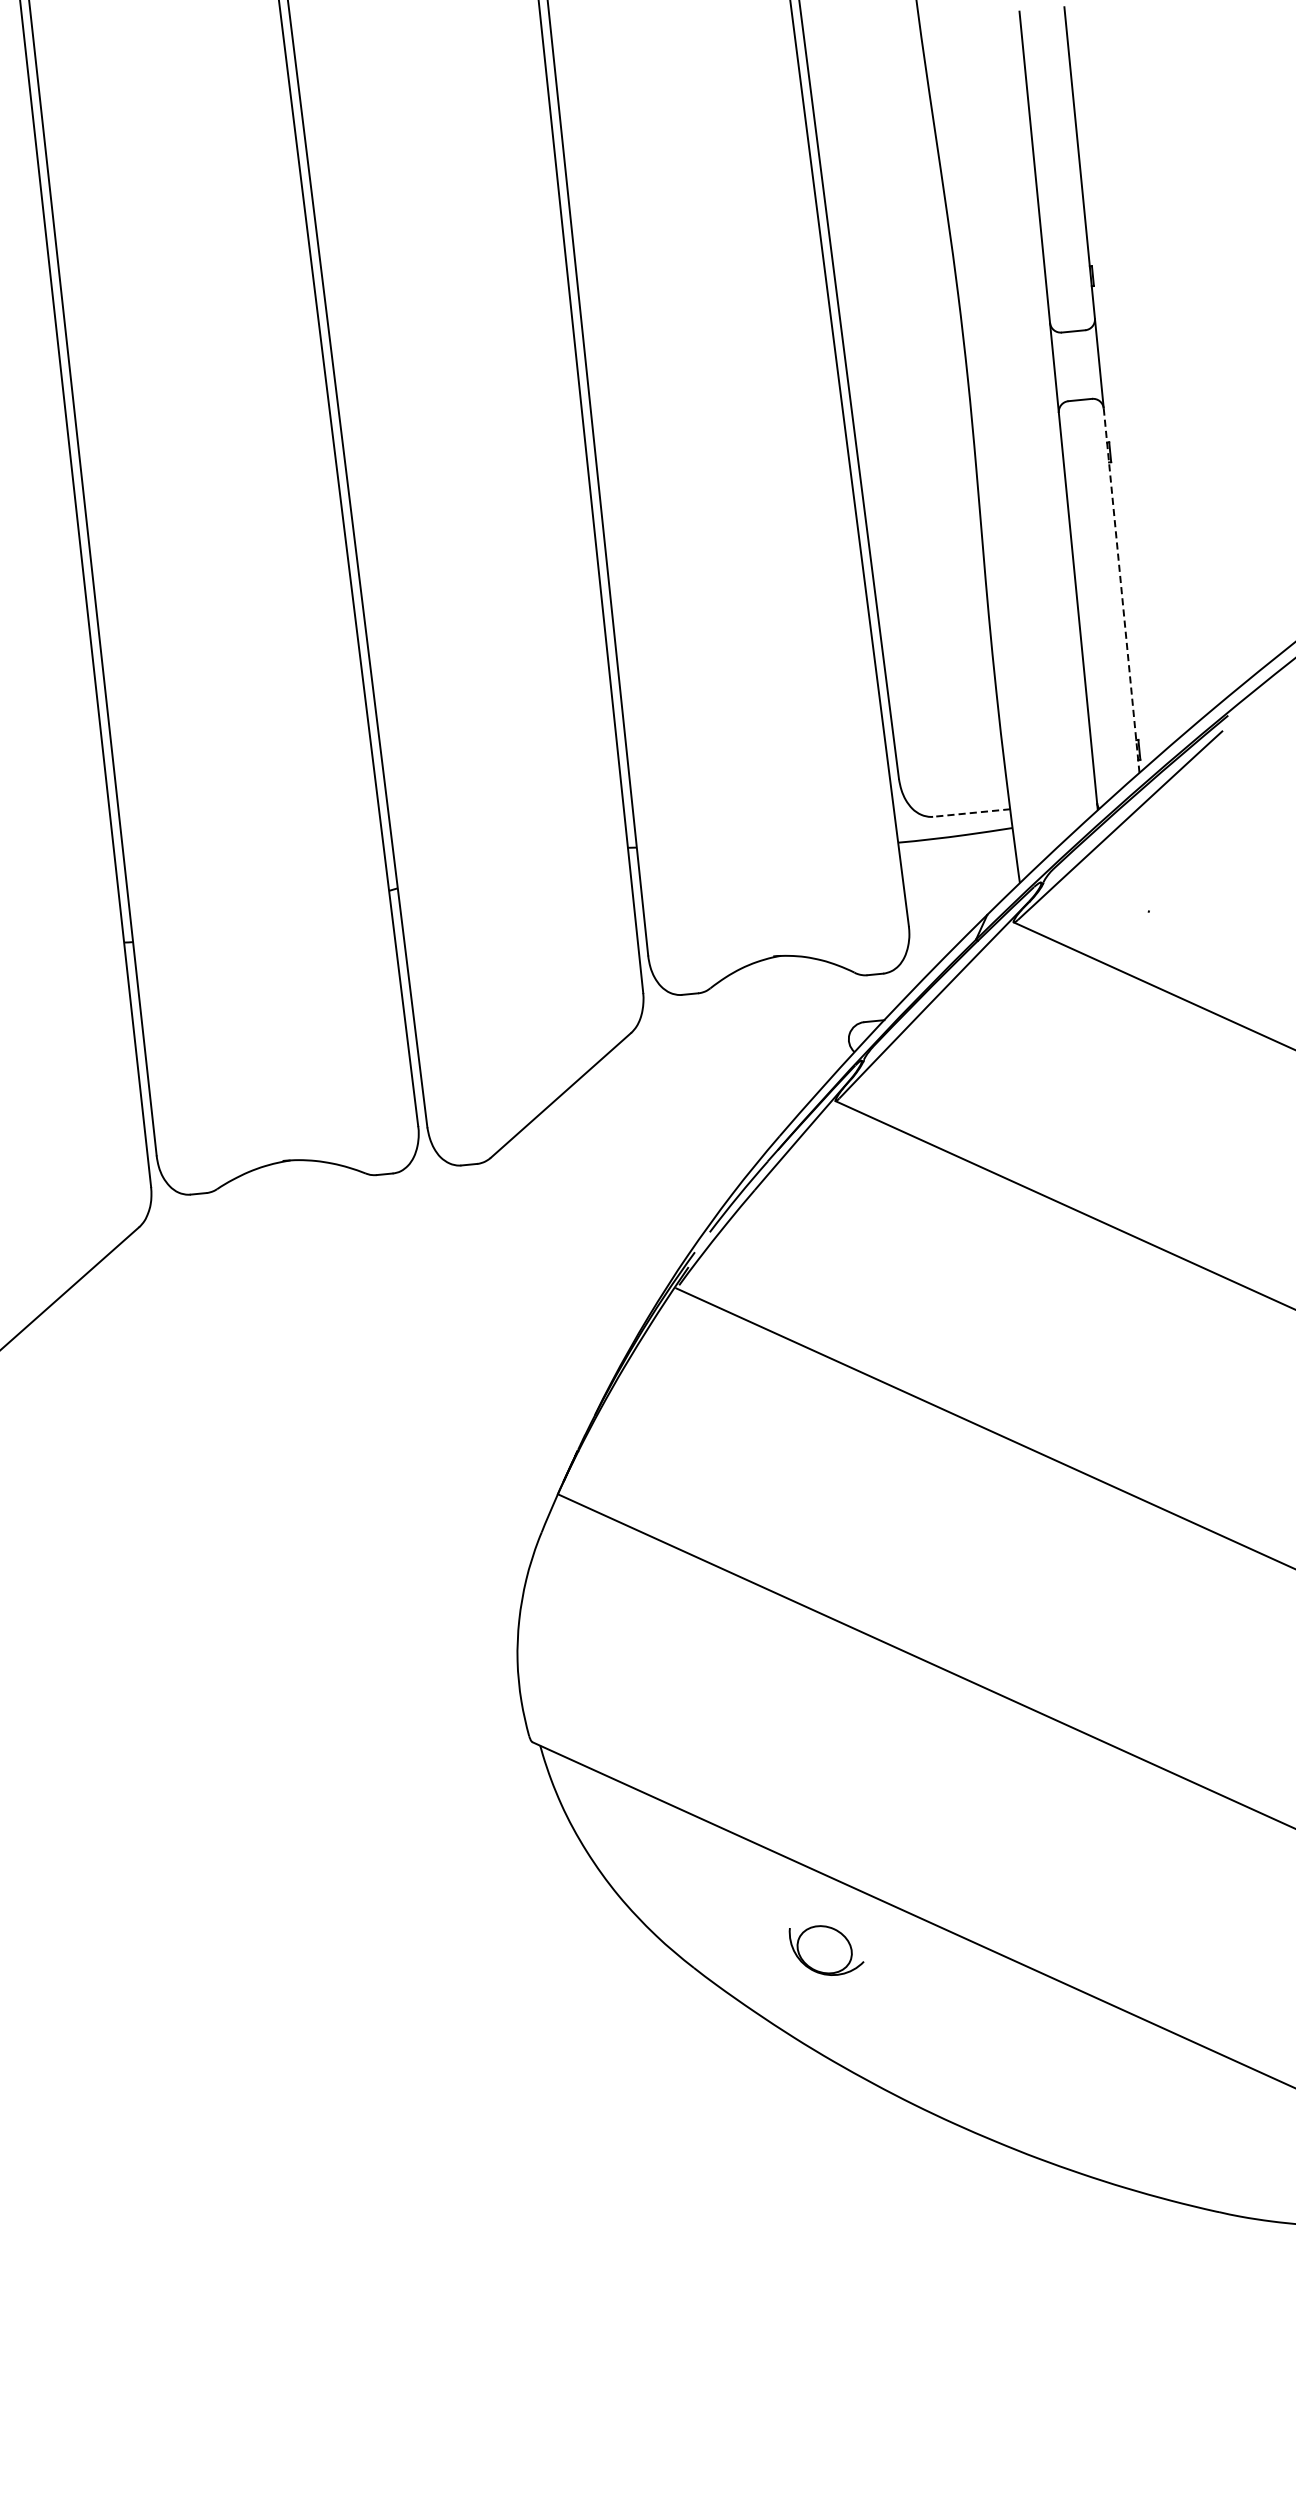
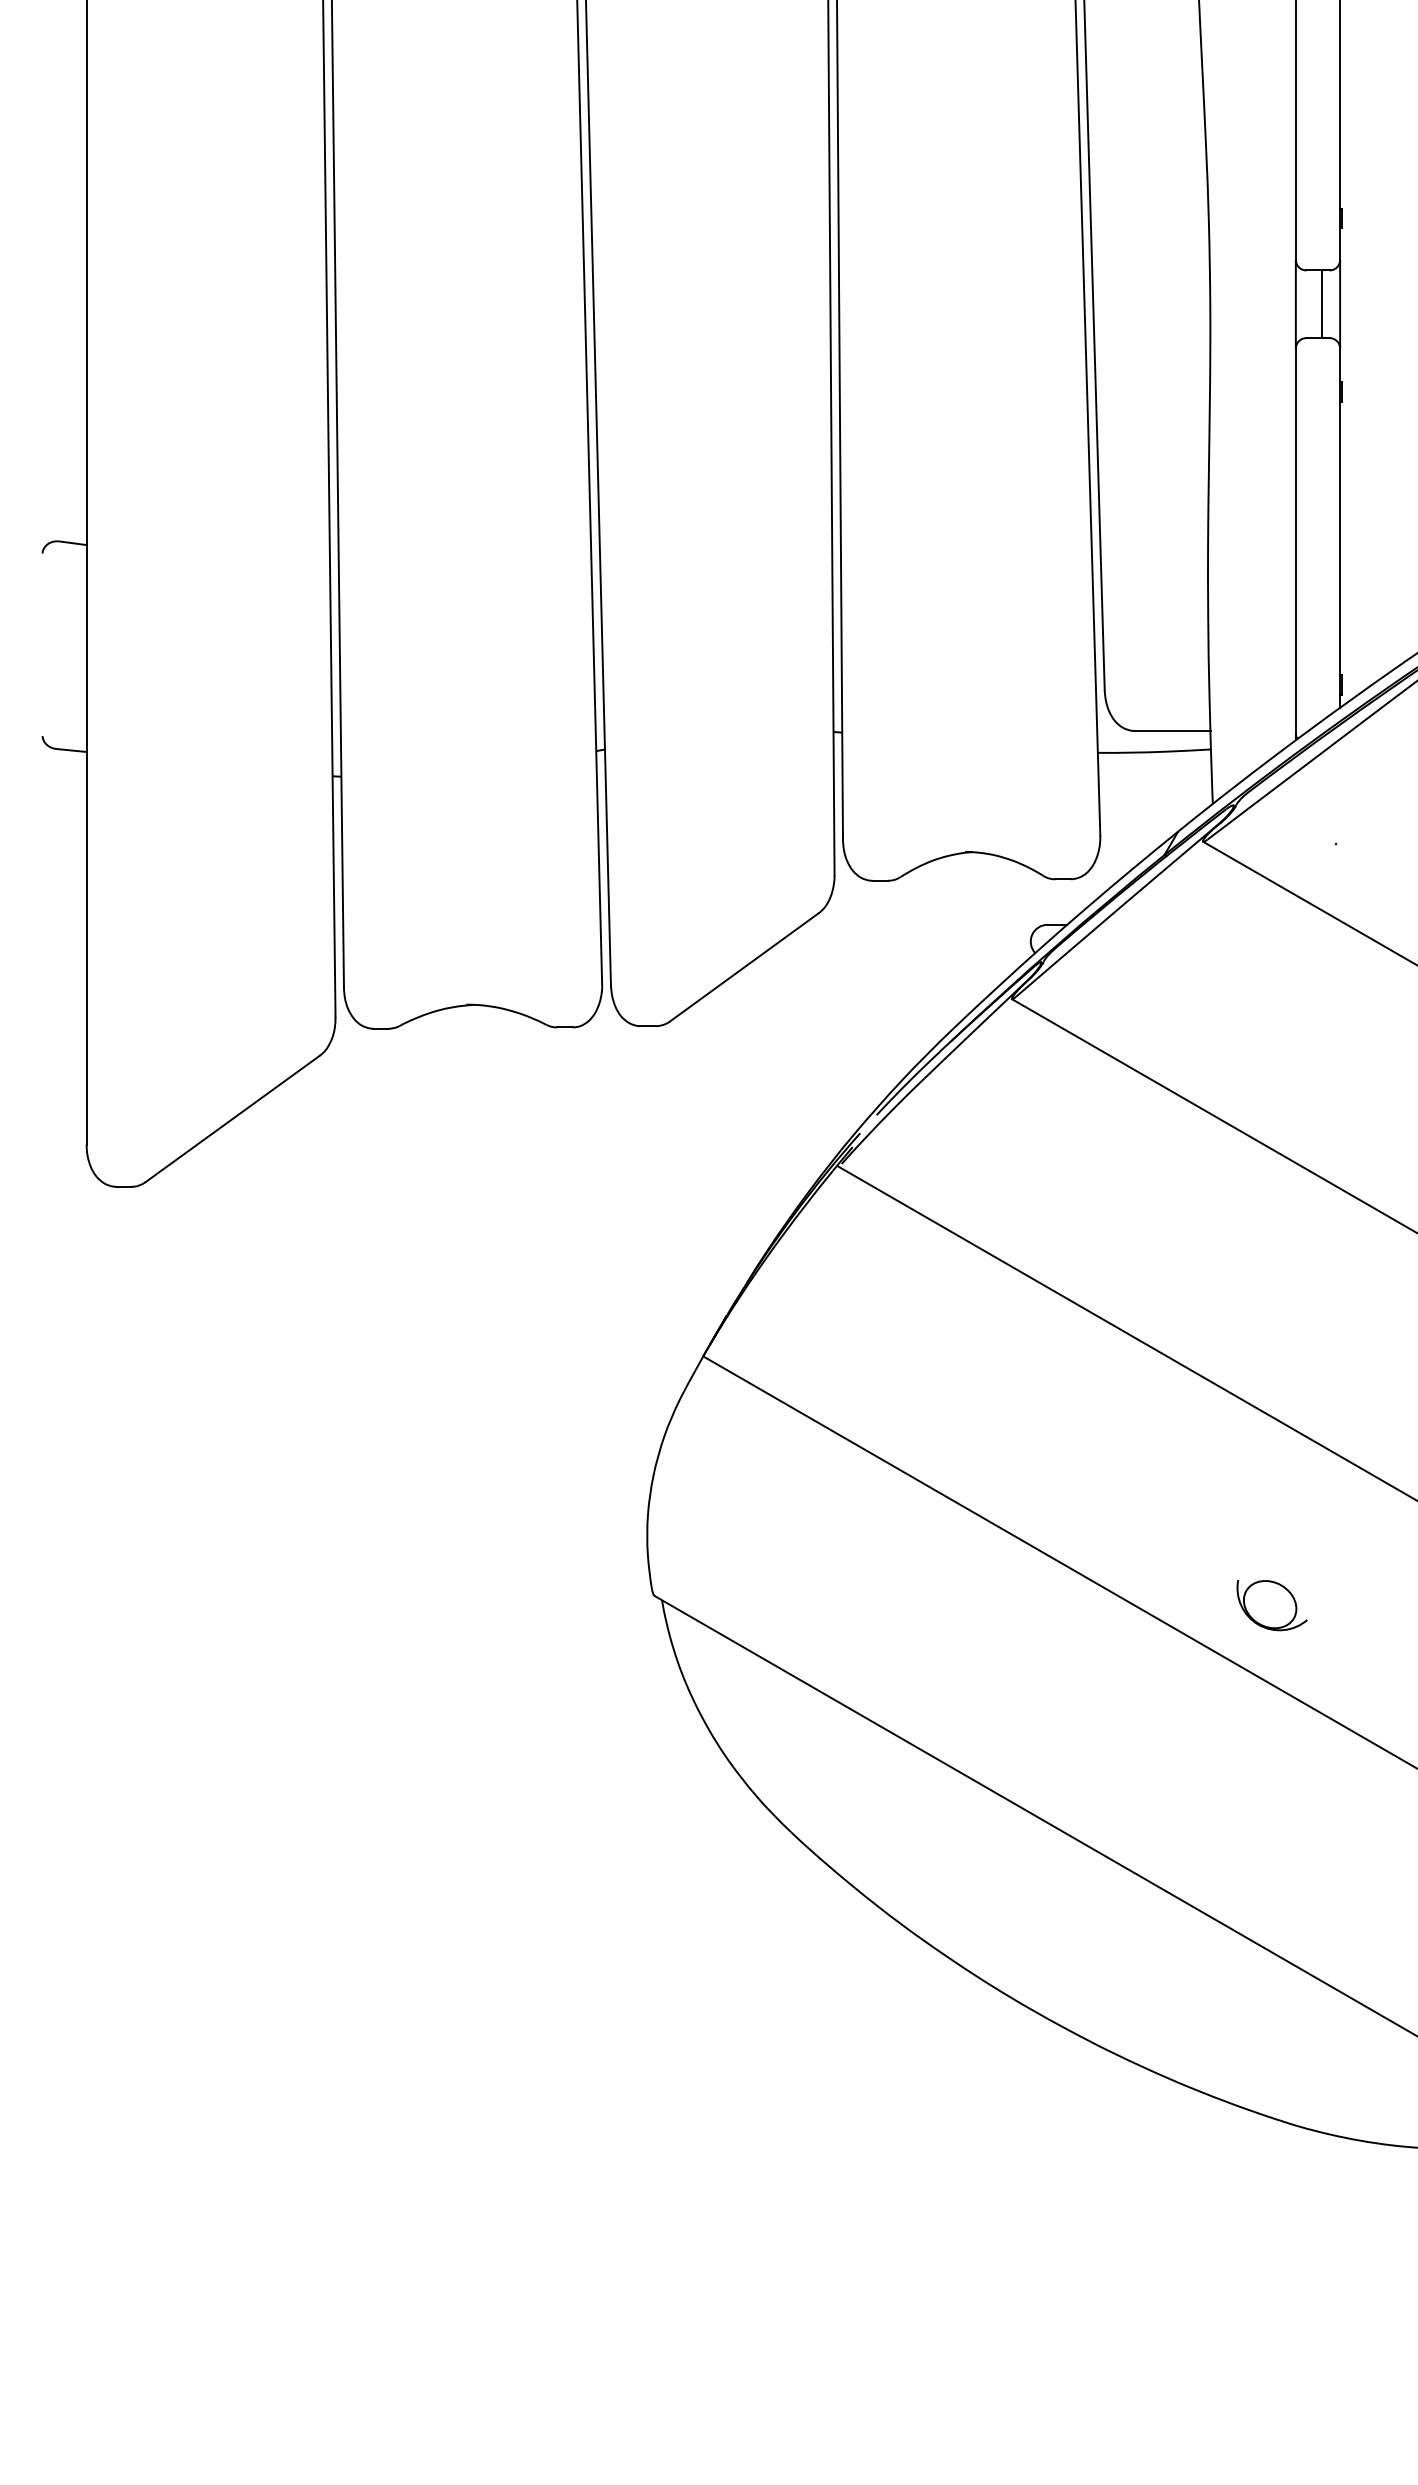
line: (1080, 365) -> (1321, 304), added
line: (1122, 590) -> (1340, 528), dashed -> solid
line: (970, 812) -> (1171, 730), dashed -> solid
part: (826, 1950) -> (1271, 1605), moved

